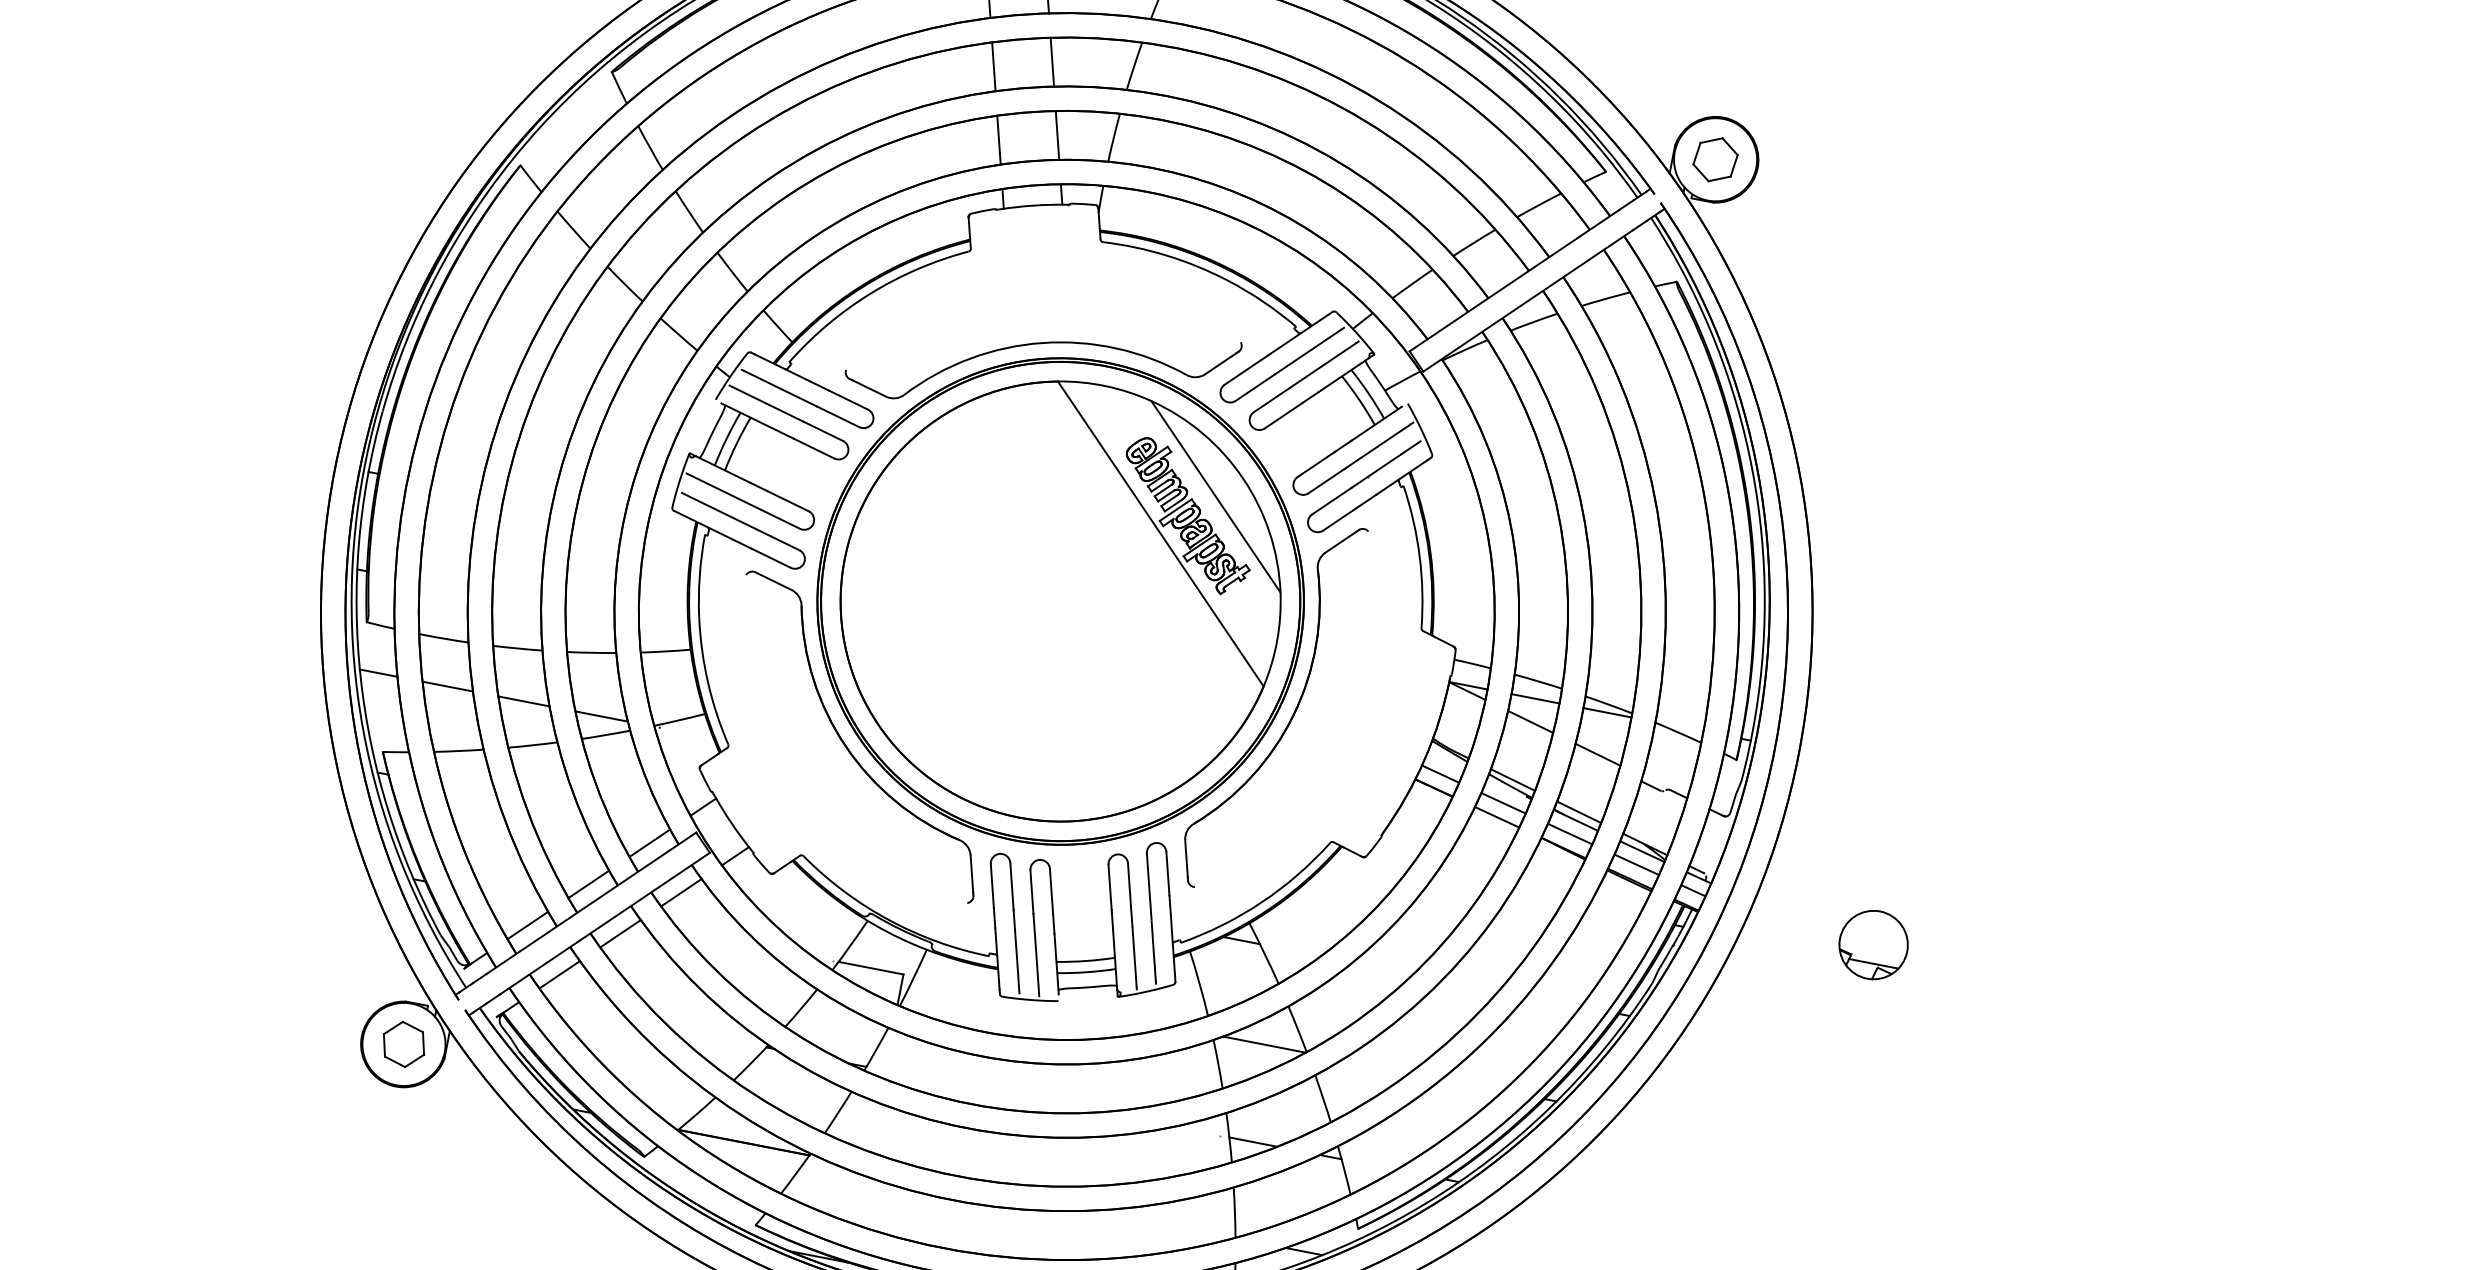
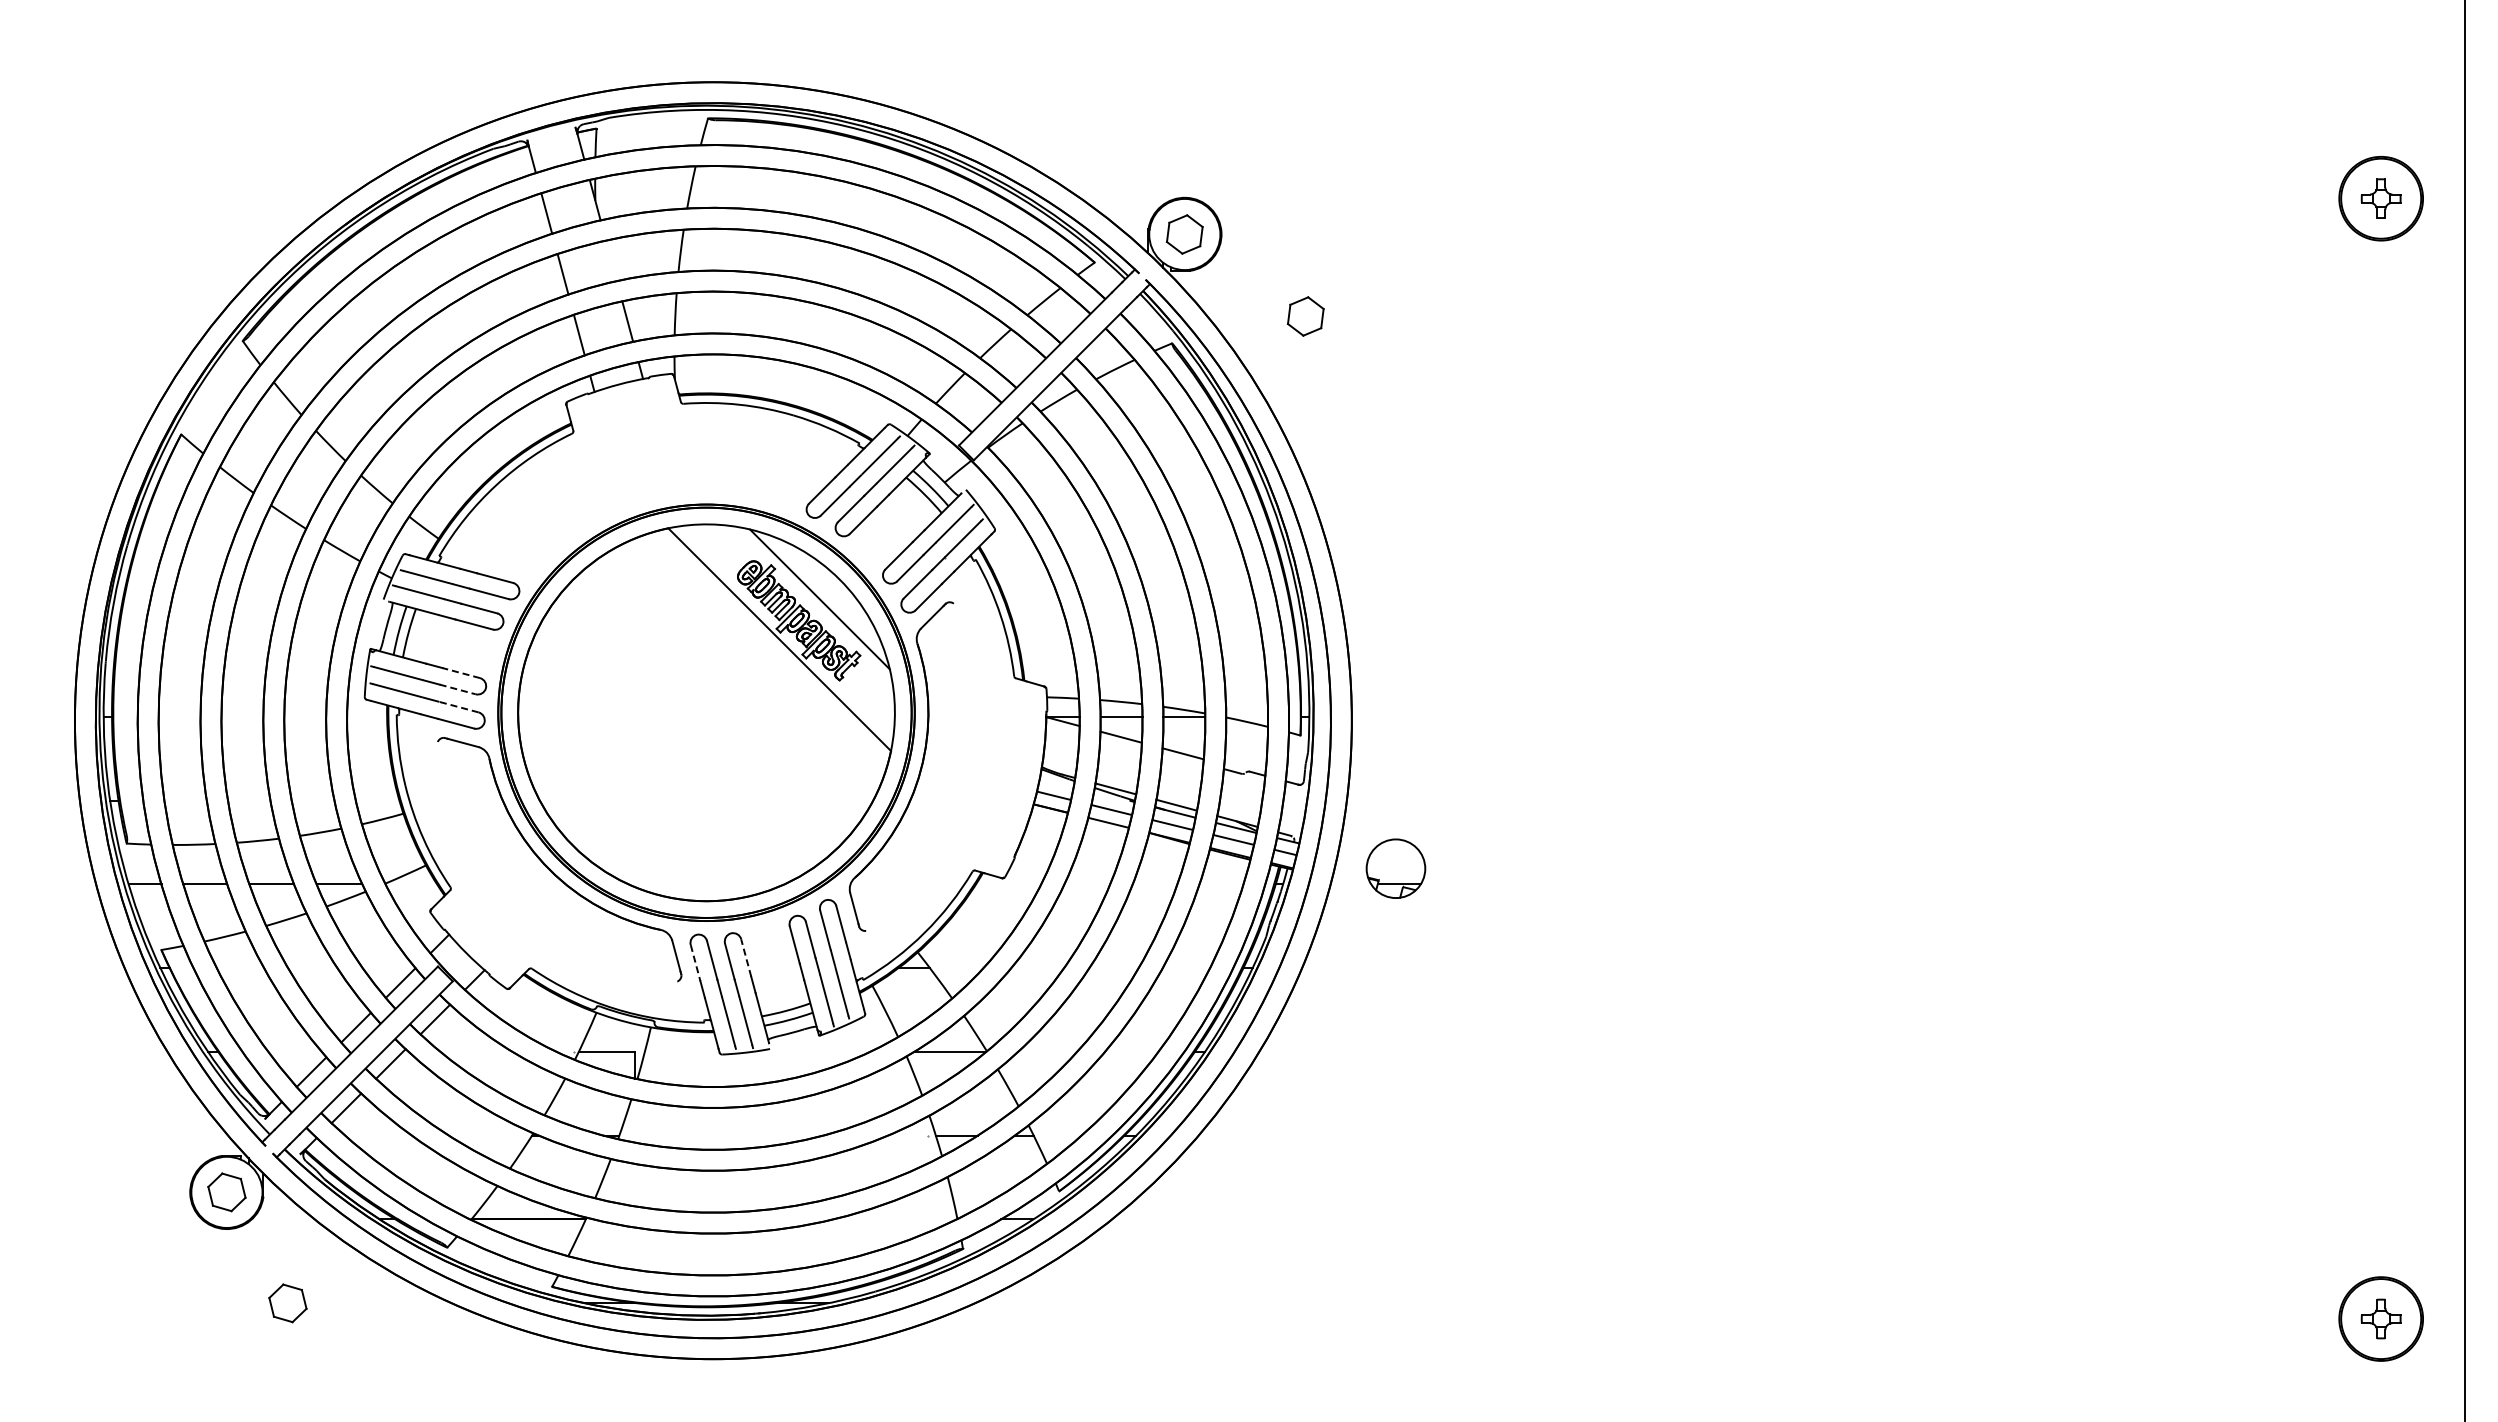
line: (1052, 61) -> (611, 260), removed
part: (1835, 280) -> (1305, 316), added
part: (1039, 344) -> (646, 500), removed
line: (787, 500) -> (460, 672), solid -> dashed
line: (780, 519) -> (457, 689), solid -> dashed
line: (777, 540) -> (458, 707), solid -> dashed
line: (992, 886) -> (695, 963), solid -> dashed
line: (1051, 890) -> (746, 957), solid -> dashed
part: (1873, 944) -> (1395, 868), moved
part: (448, 1185) -> (287, 1303), added

